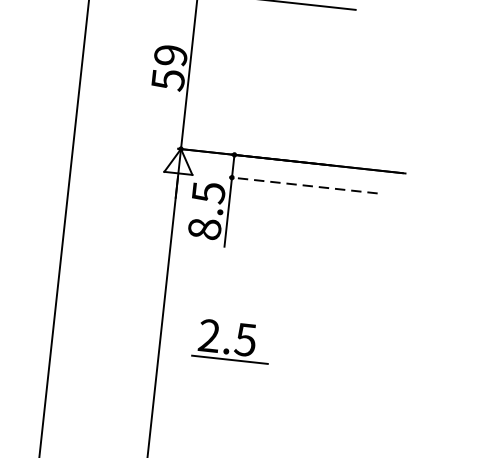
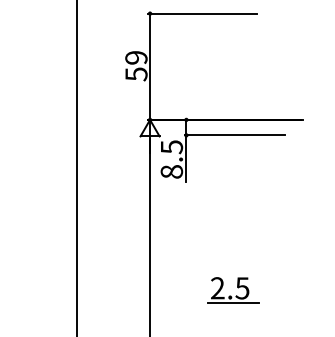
line: (302, 185) -> (234, 135), dashed -> solid
part: (232, 341) -> (233, 290), moved

